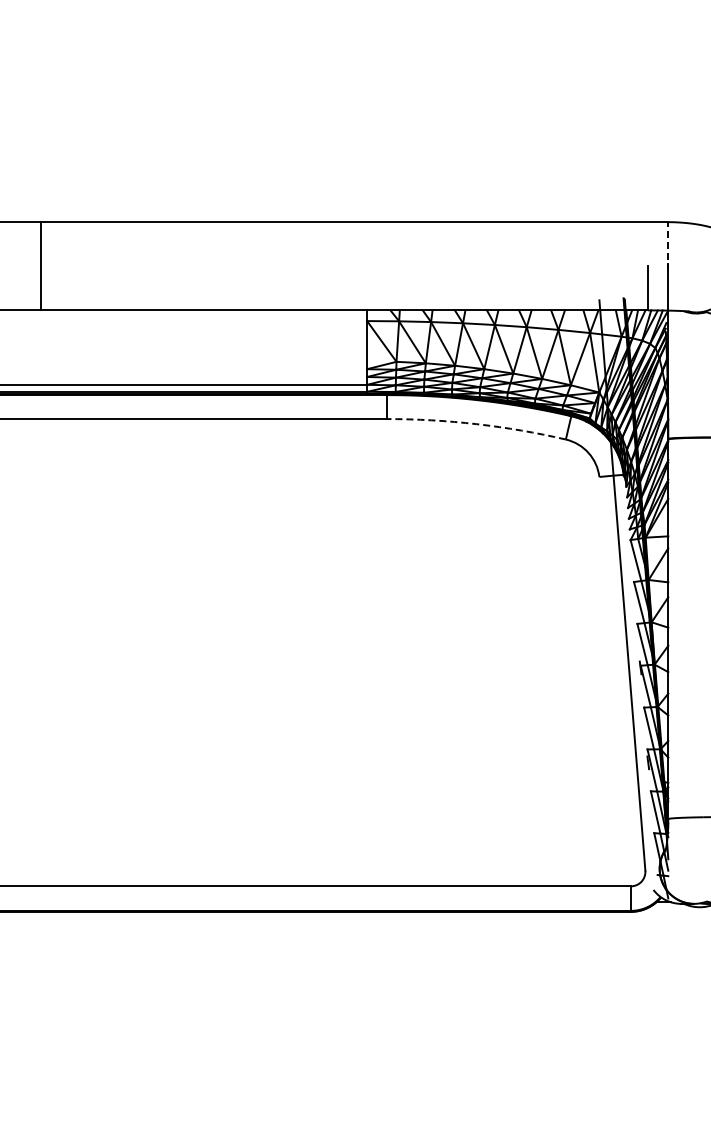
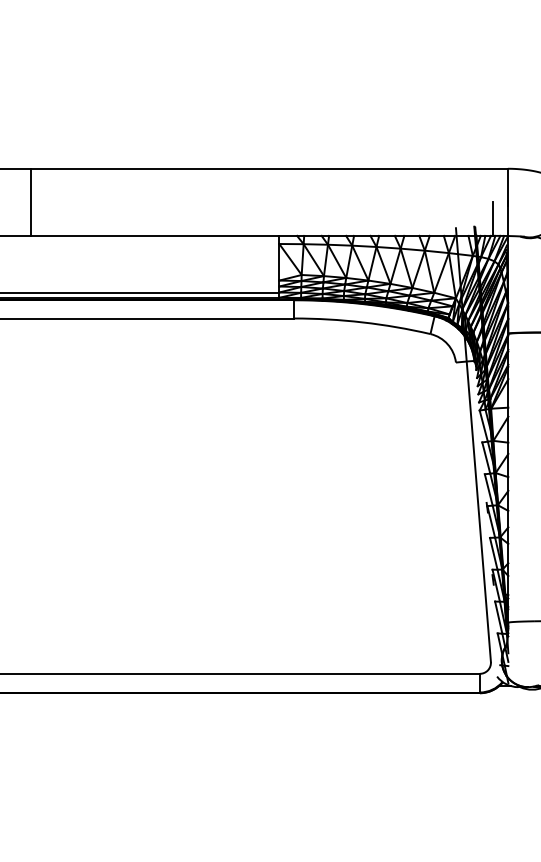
line: (667, 245) -> (507, 186), dashed -> solid
arc: (476, 424) -> (362, 322), dashed -> solid

